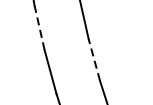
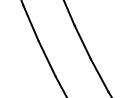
line: (40, 28) -> (31, 23), dashed -> solid
line: (94, 59) -> (82, 41), dashed -> solid

